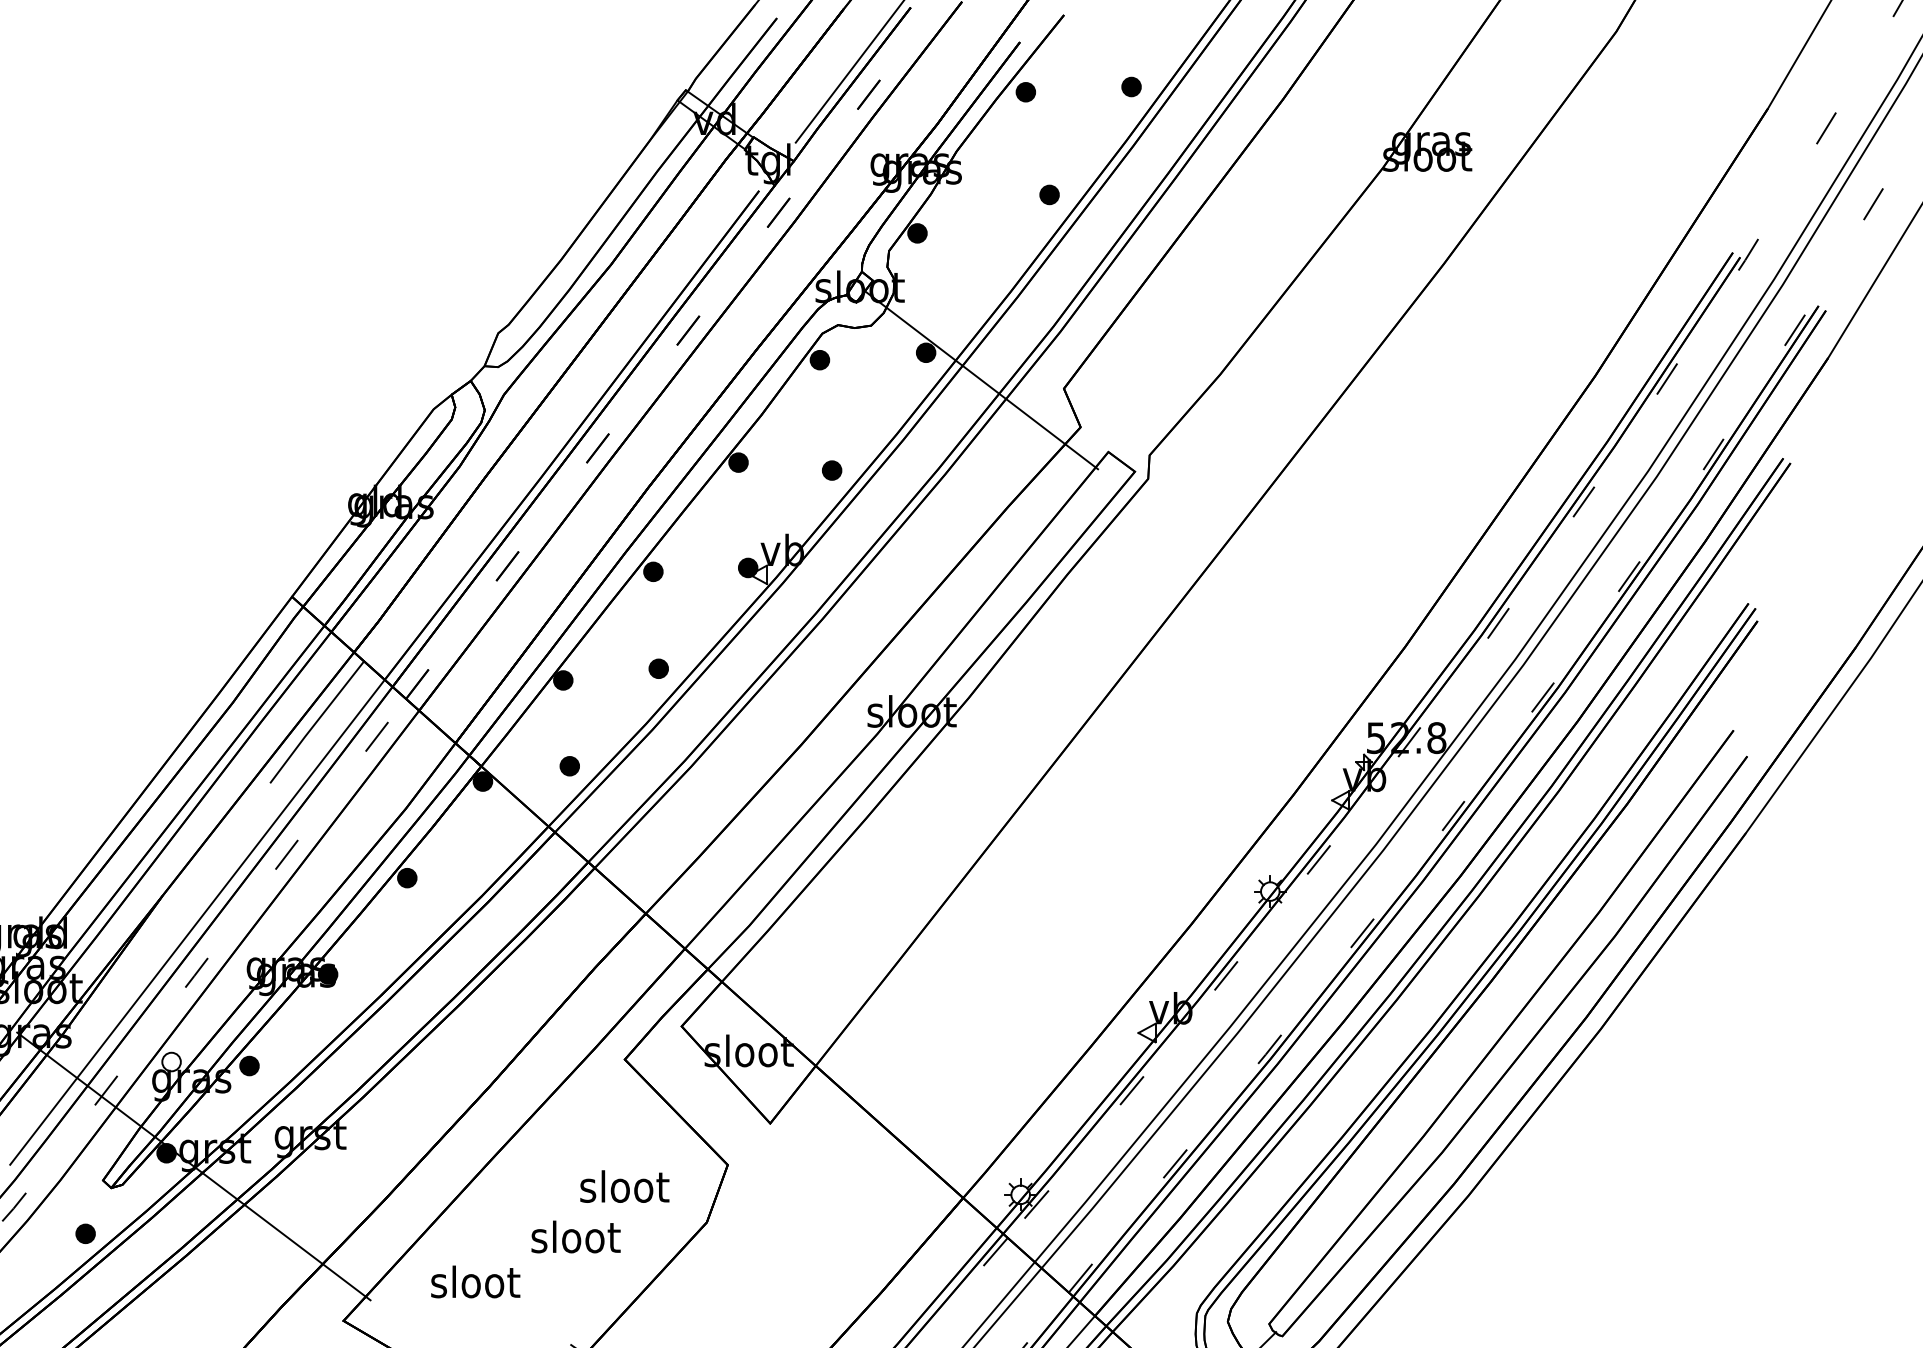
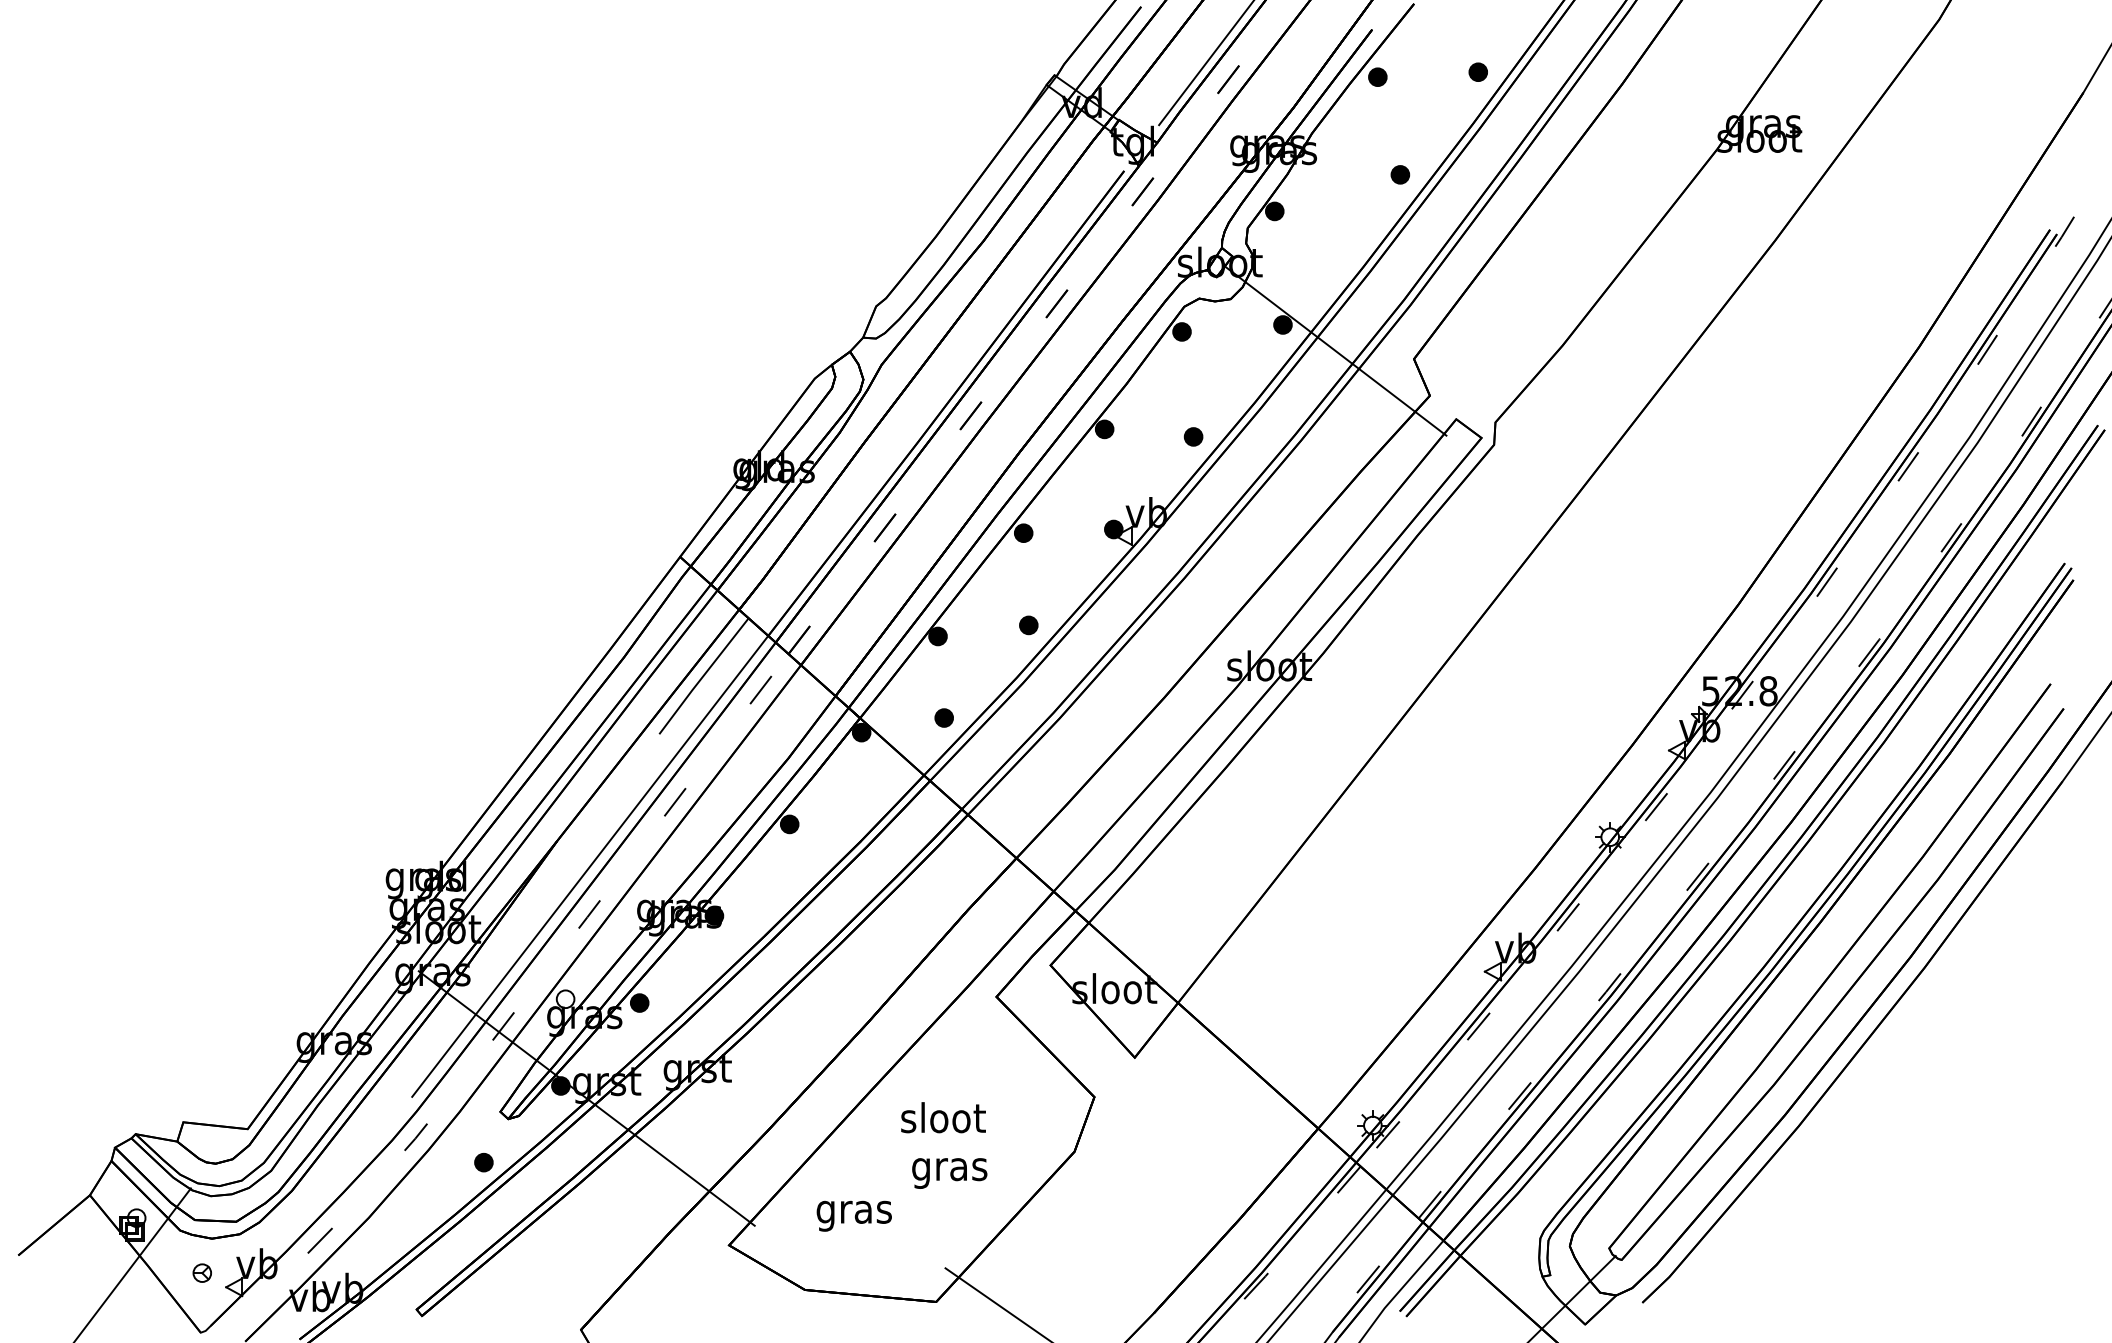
text: (624, 1186) -> (943, 1117), moved
text: (575, 1241) -> (949, 1169), sloot -> gras
text: (475, 1285) -> (854, 1211), sloot -> gras

